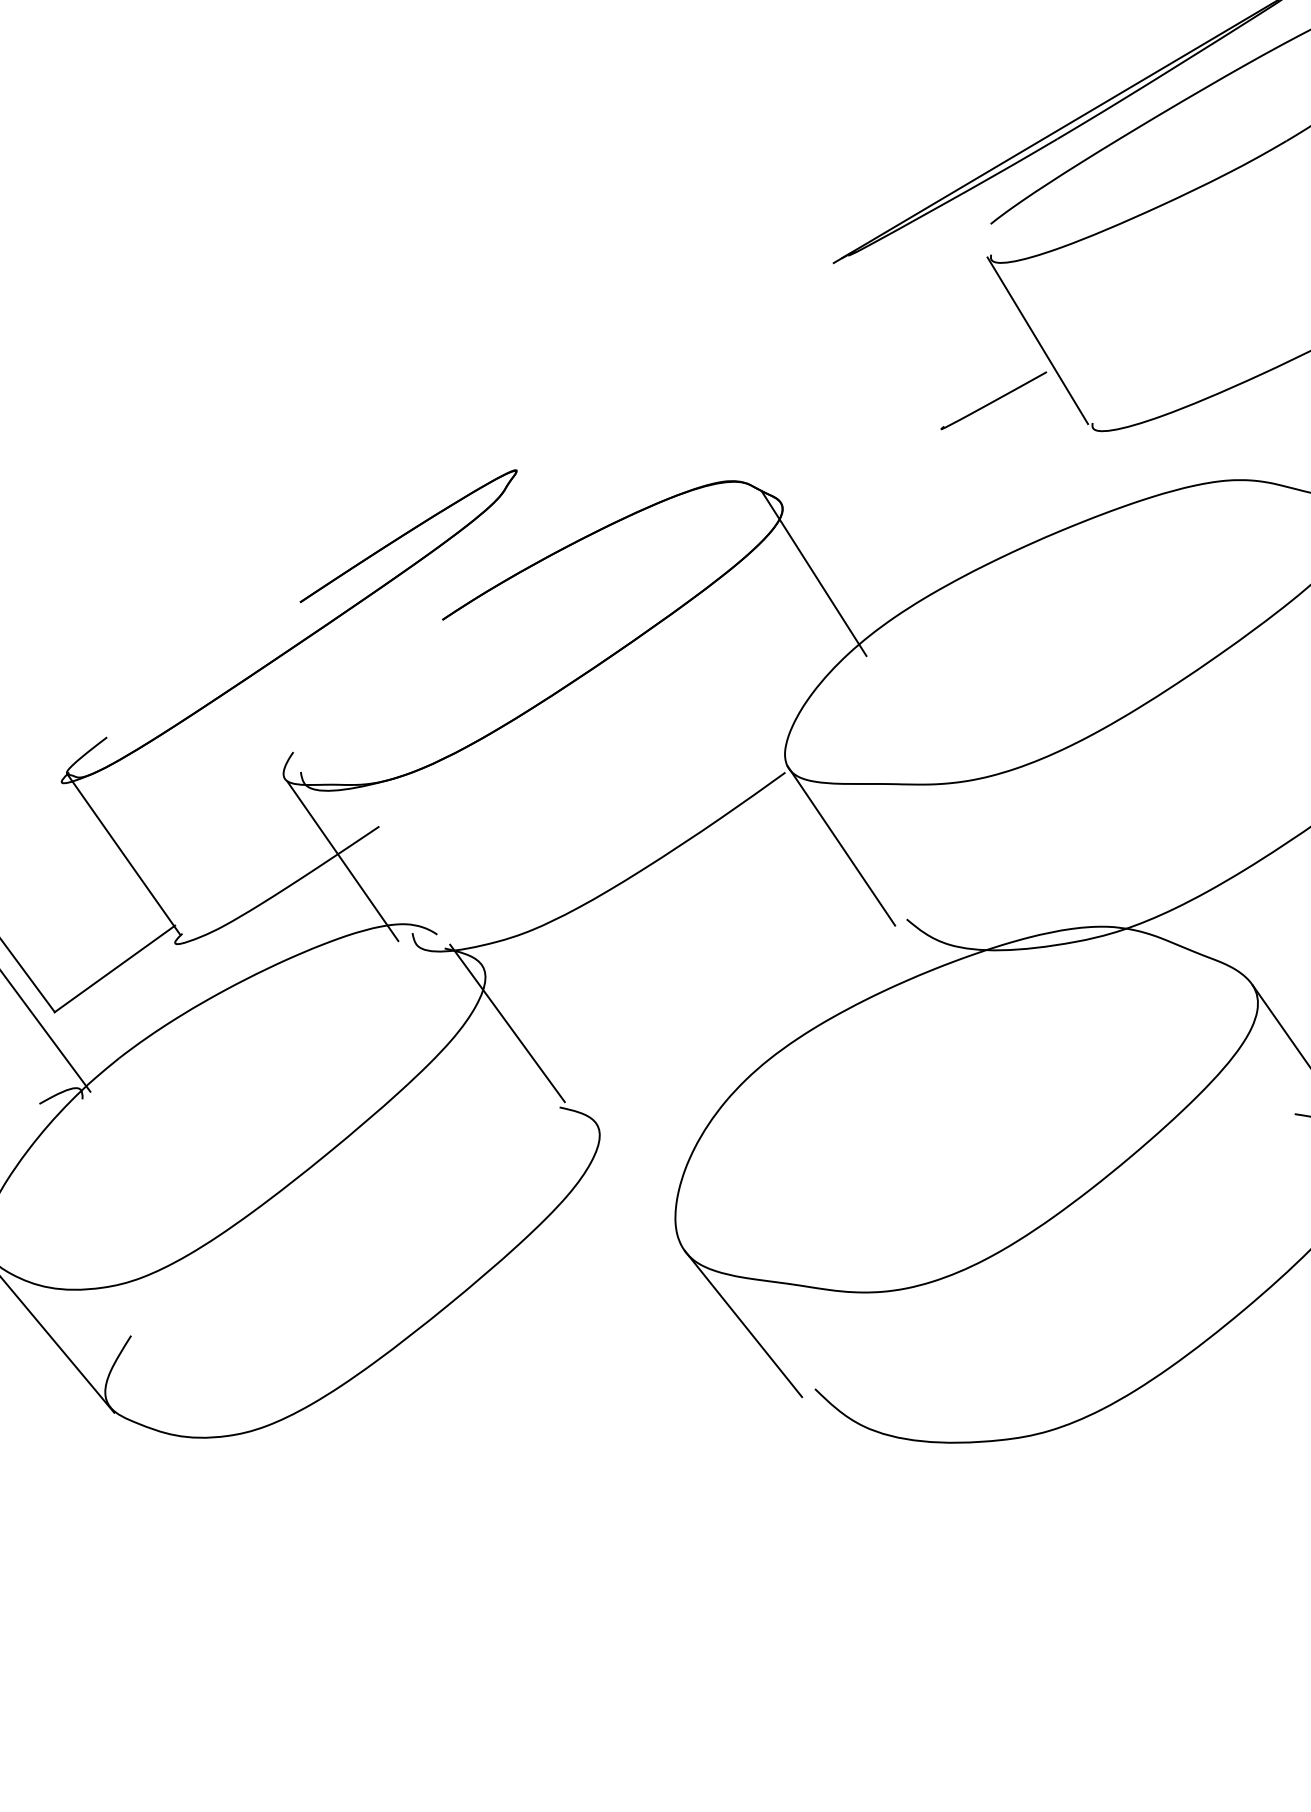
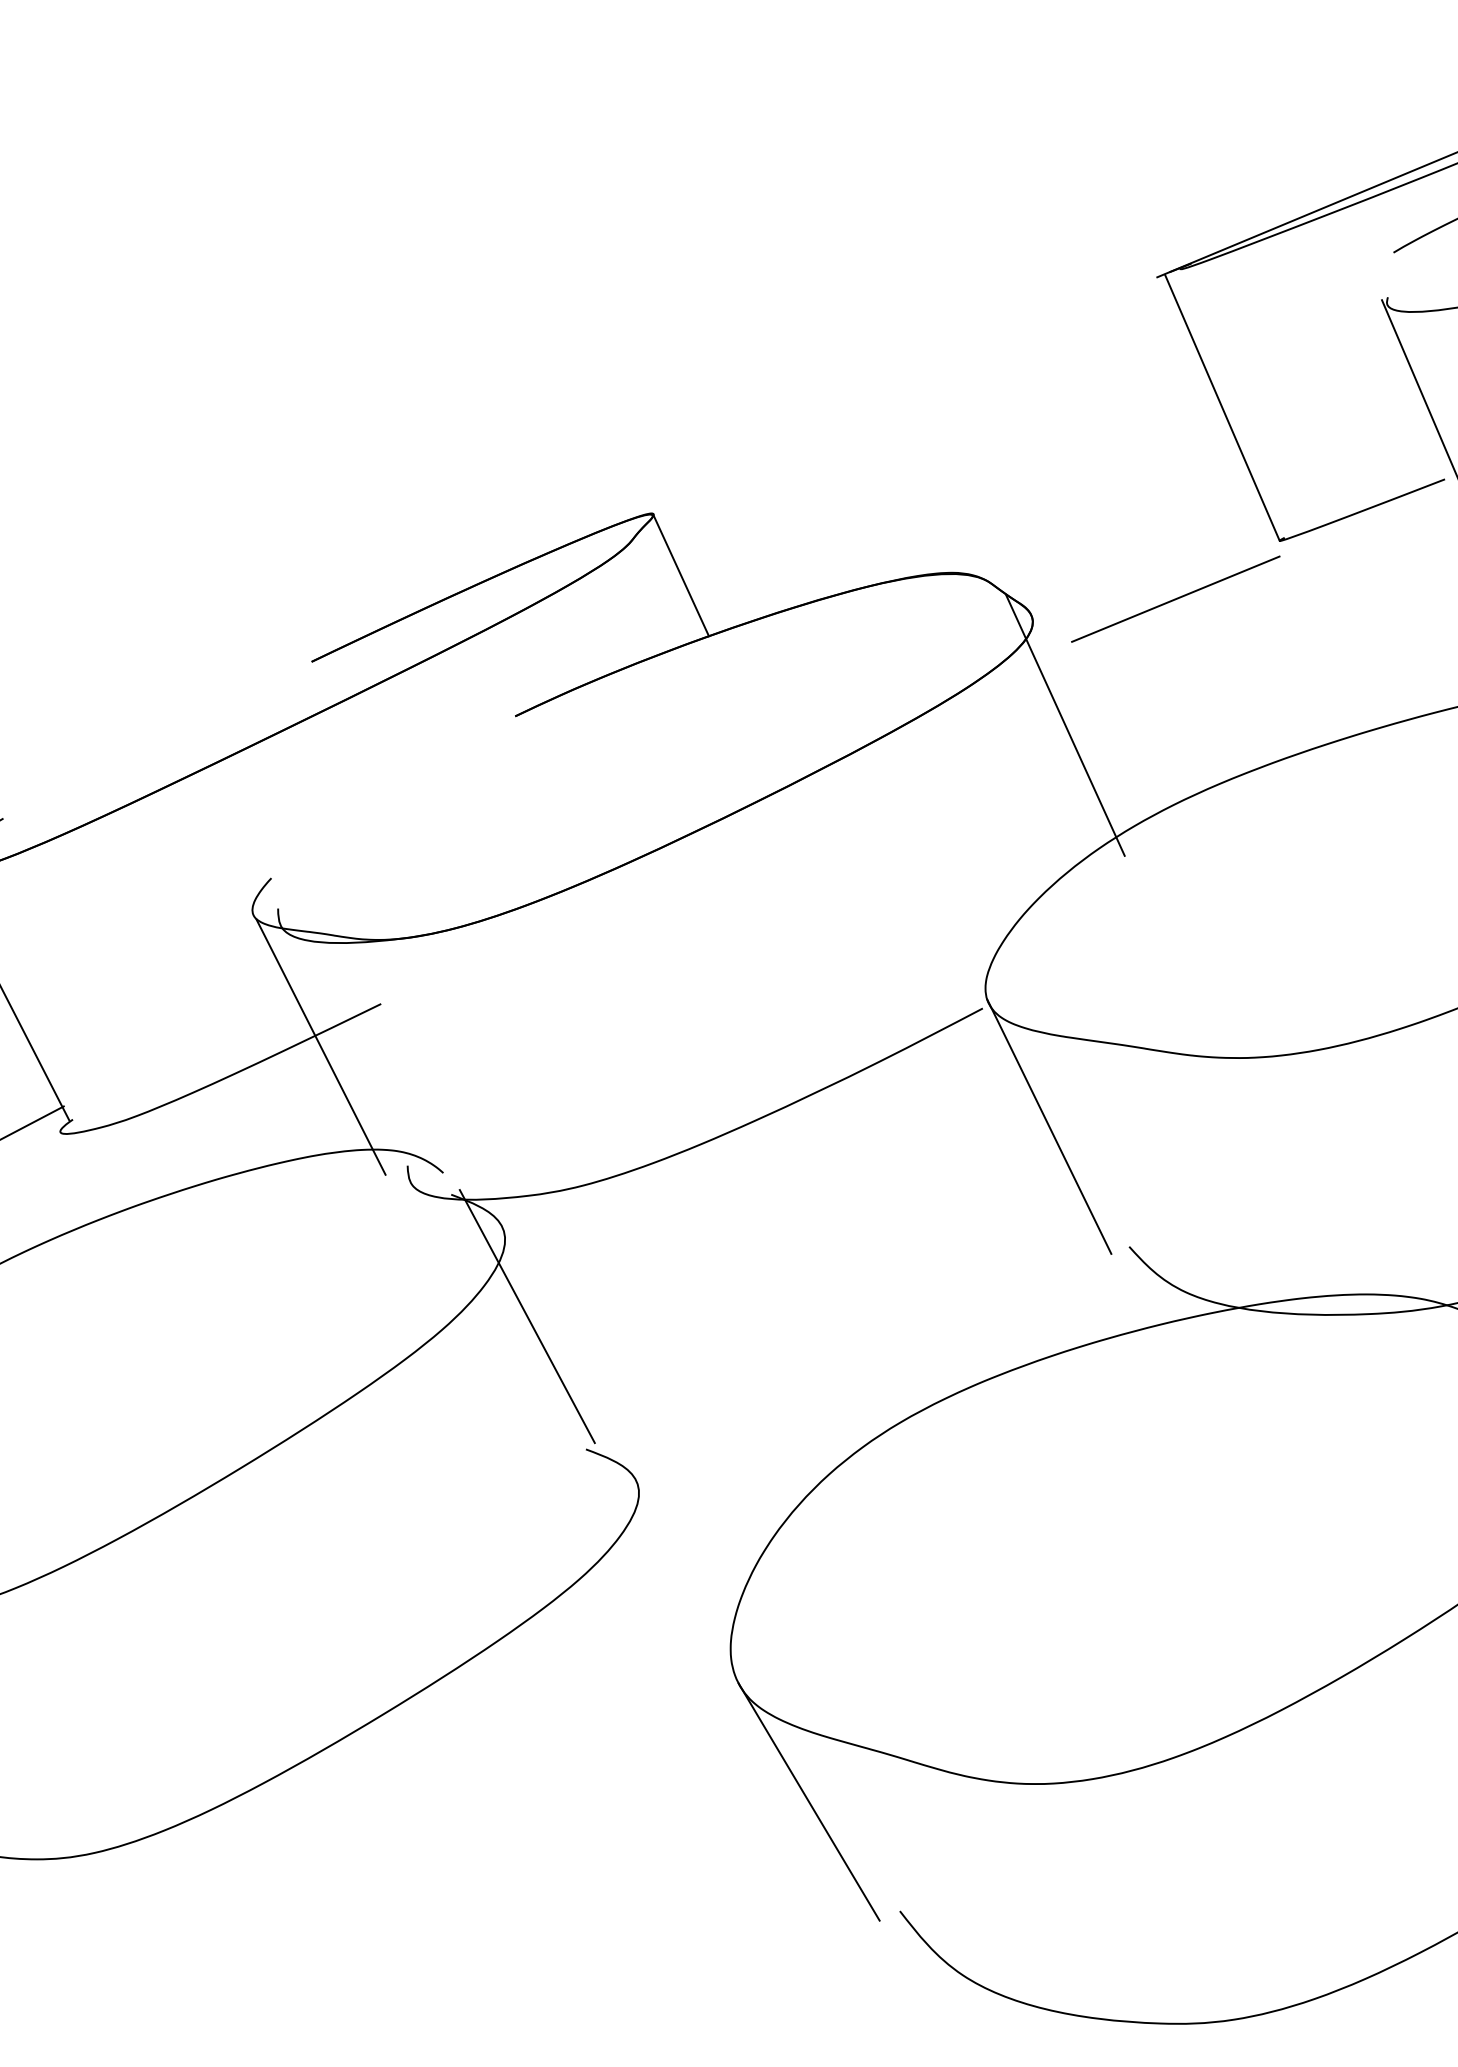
line: (889, 344) -> (1221, 407), added
line: (876, 477) -> (1175, 597), added
line: (540, 509) -> (680, 575), added

